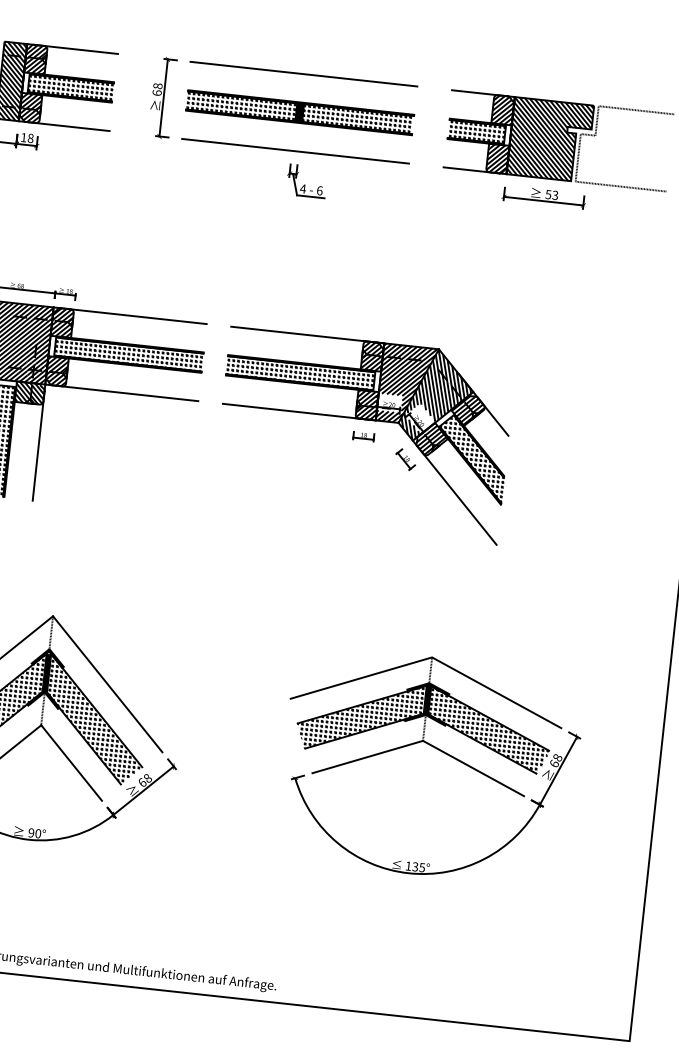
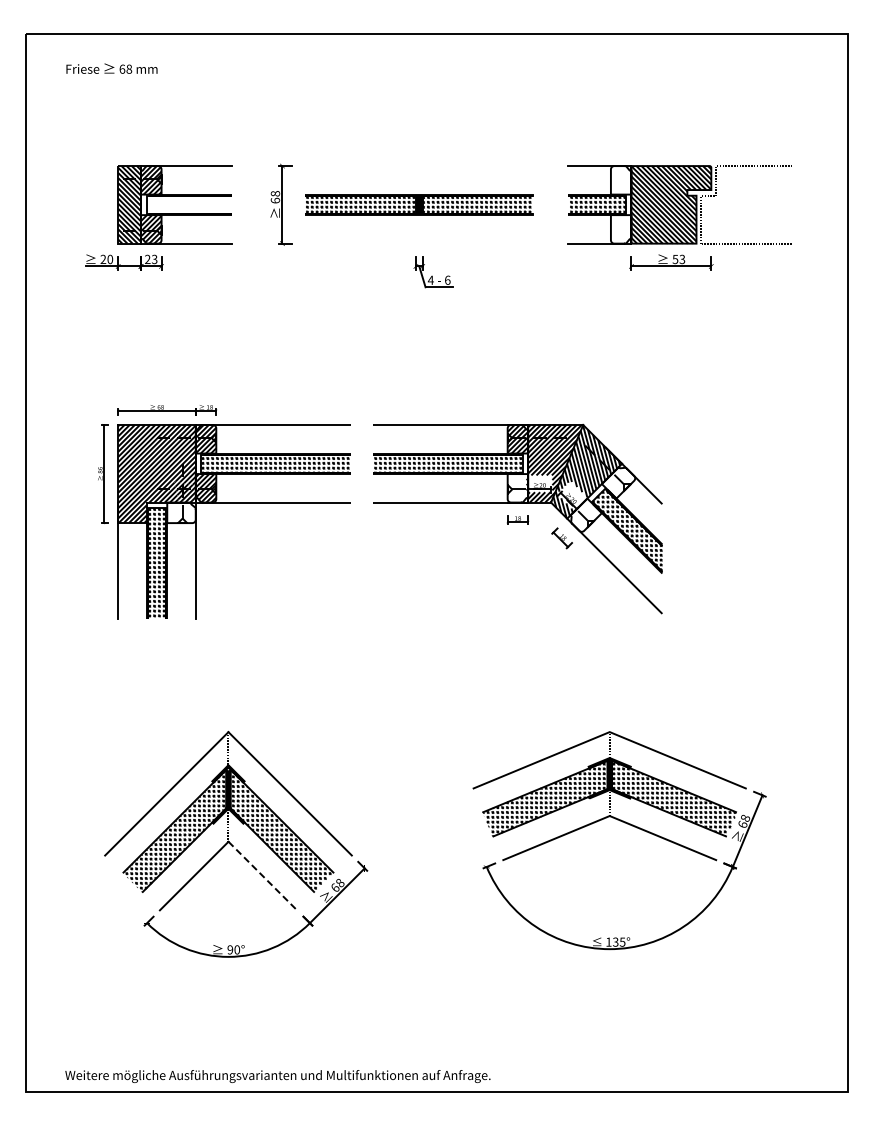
line: (304, 74) -> (419, 166), removed
hatch: (70, 87) -> (188, 204), removed
hatch: (502, 110) -> (620, 180), removed
text: (27, 137) -> (151, 258), 18 -> 23
line: (295, 151) -> (419, 243), removed
hatch: (497, 158) -> (620, 229), removed
hatch: (30, 392) -> (181, 512), removed
hatch: (366, 405) -> (517, 488), removed
hatch: (467, 410) -> (618, 482), removed
hatch: (431, 438) -> (585, 514), removed
line: (72, 763) -> (263, 876), solid -> dashed

